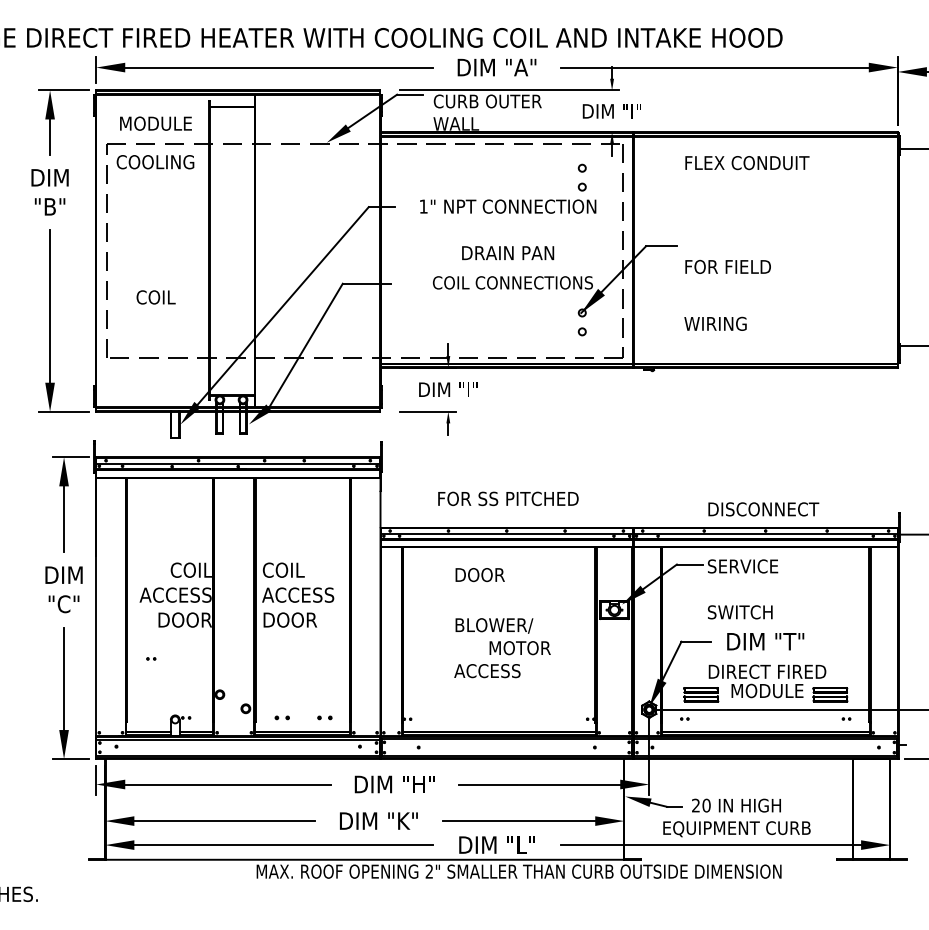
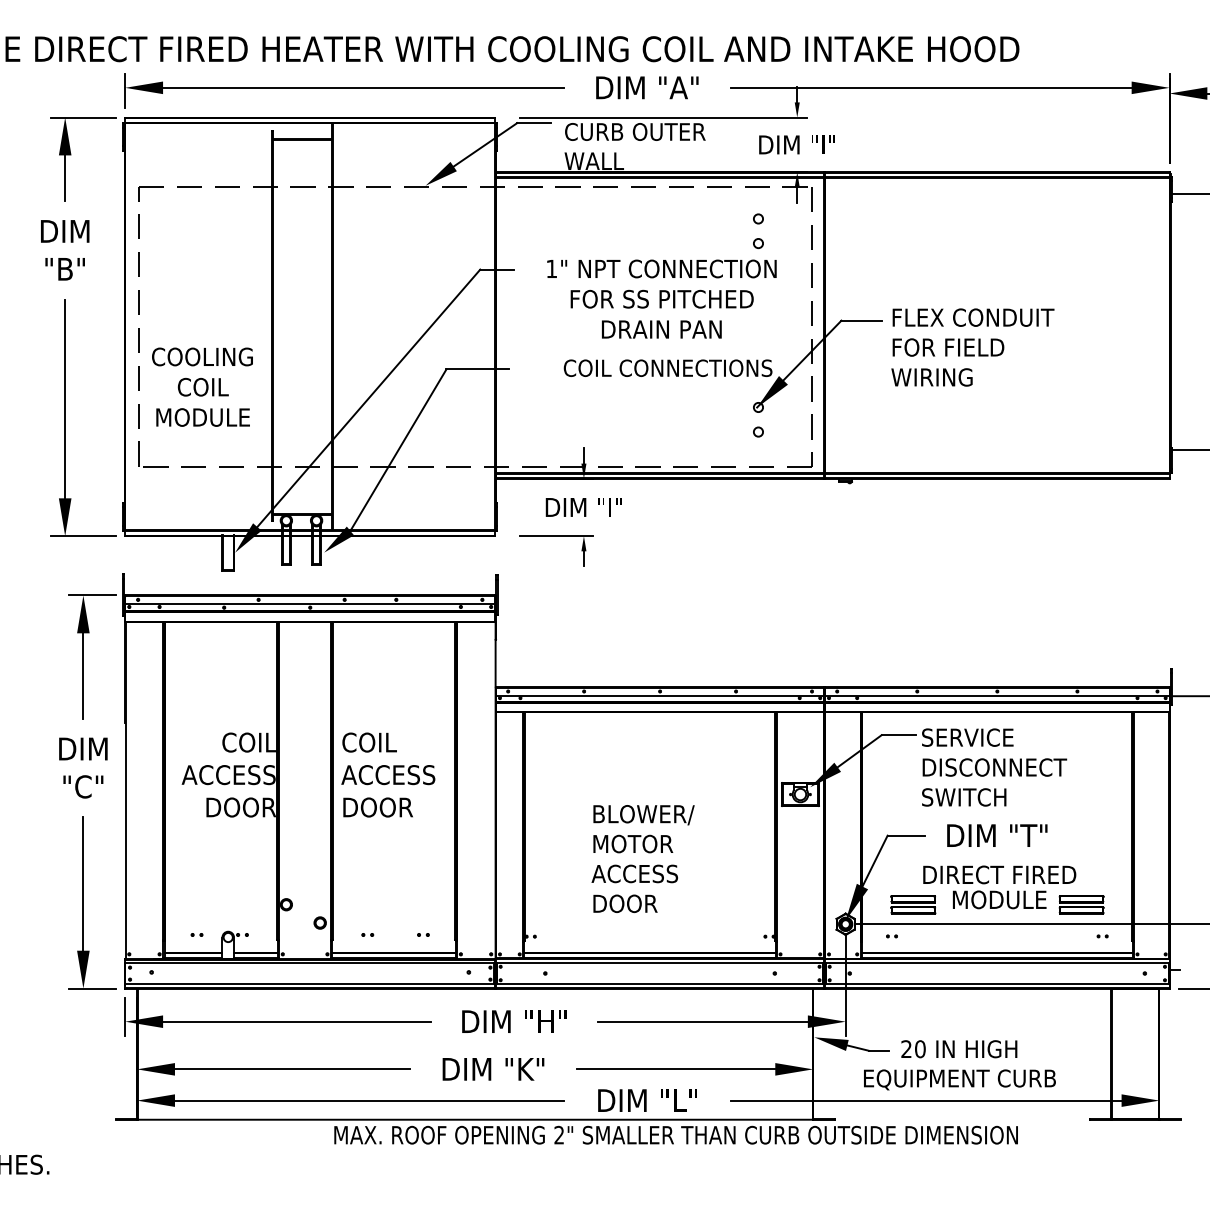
text: (155, 123) -> (202, 417), moved
text: (155, 162) -> (202, 357), moved
text: (747, 163) -> (973, 318), moved
text: (715, 323) -> (931, 376), moved
text: (508, 498) -> (662, 298), moved
text: (763, 509) -> (994, 767), moved
text: (479, 575) -> (624, 904), moved
text: (519, 648) -> (632, 844), moved
part: (151, 658) -> (197, 934), moved
part: (282, 717) -> (367, 934), size x0.62
part: (325, 717) -> (423, 934), size x0.62

